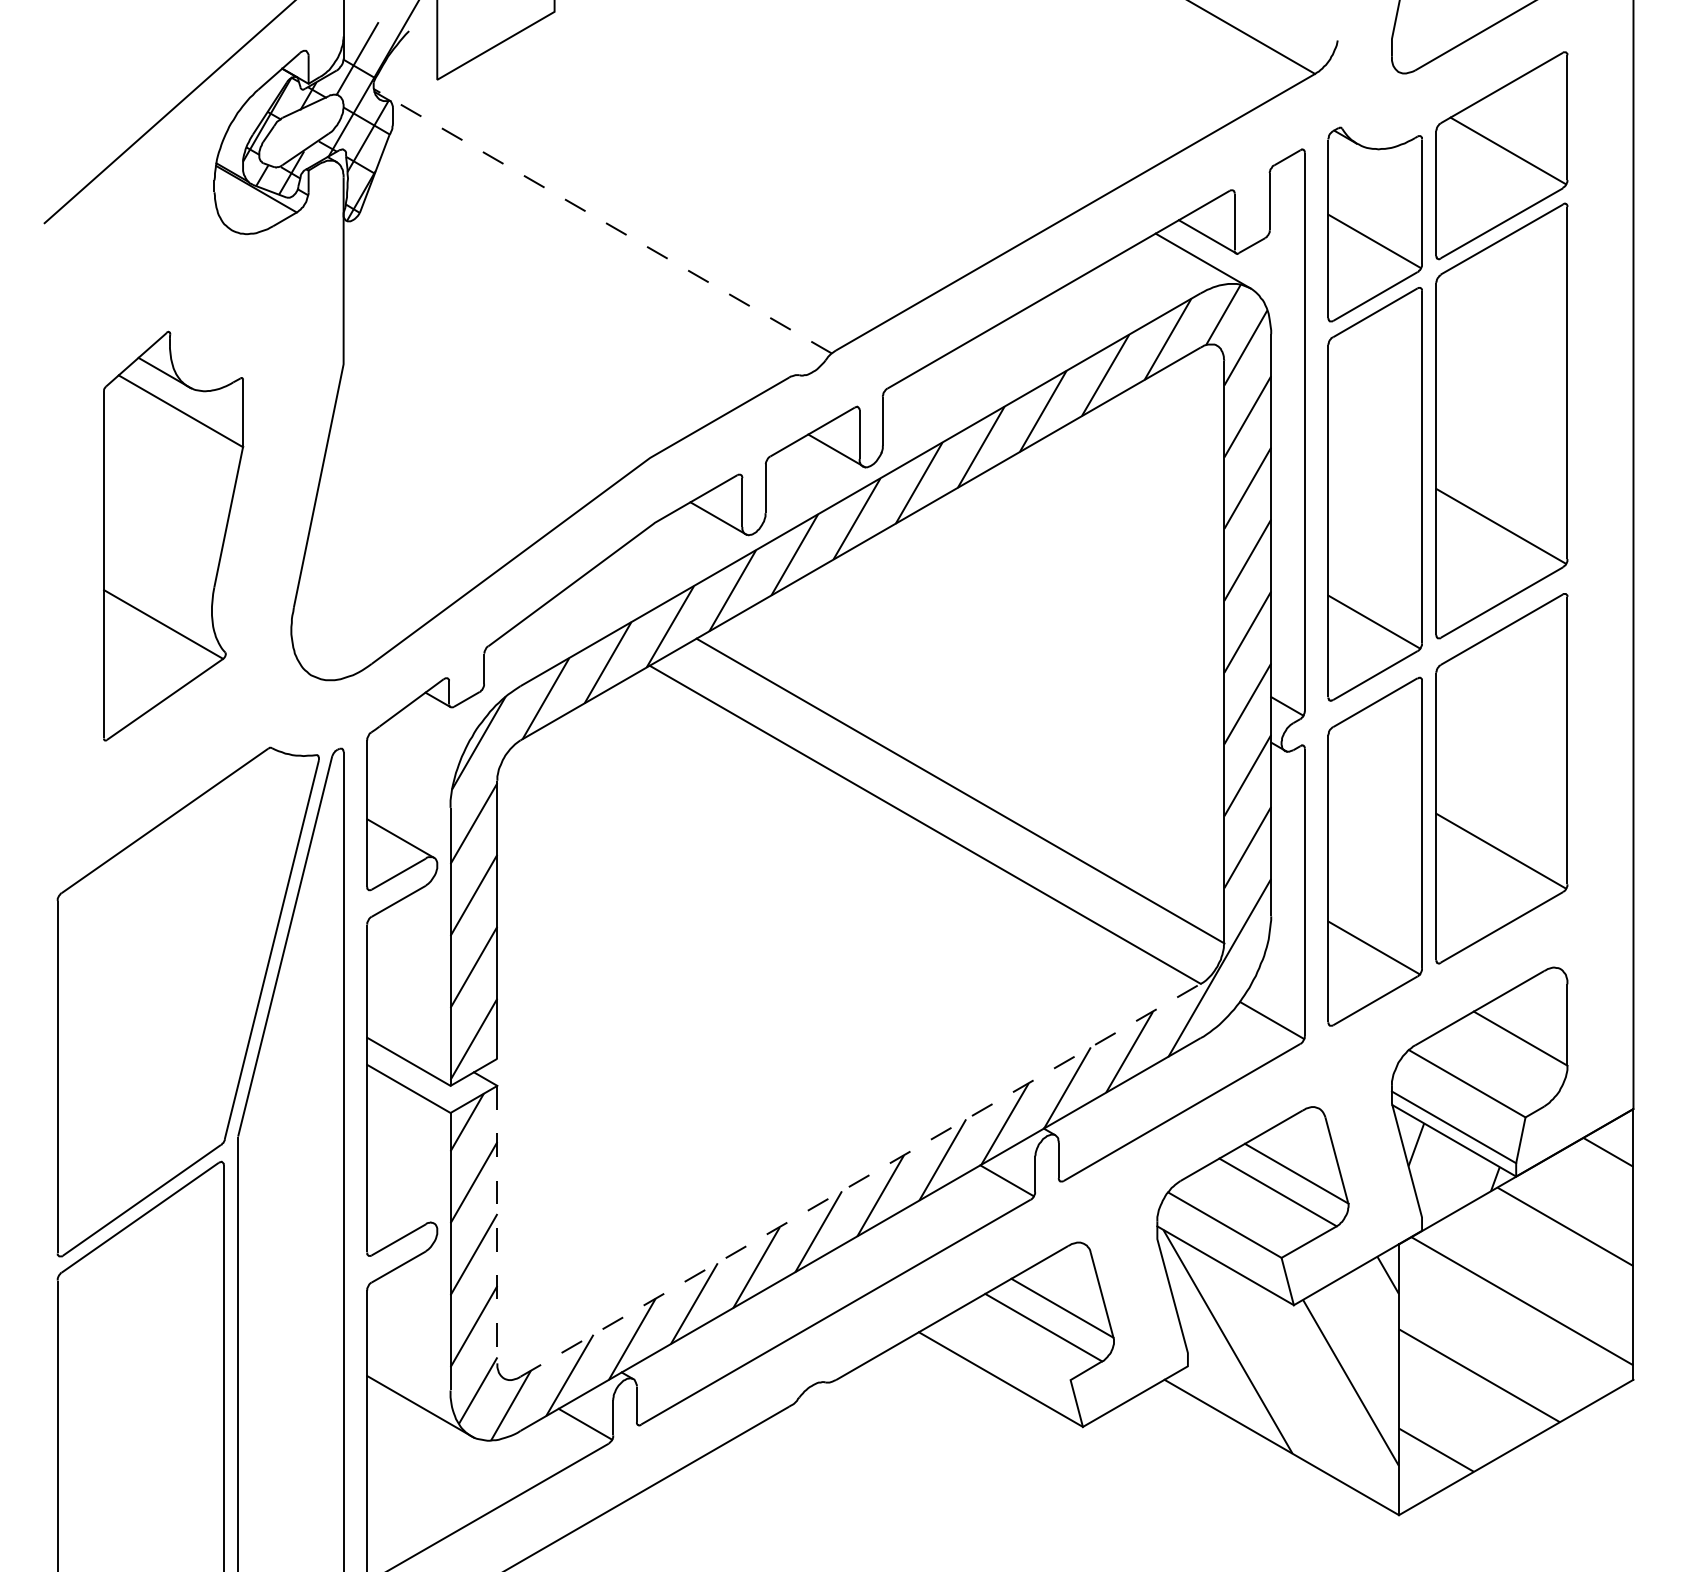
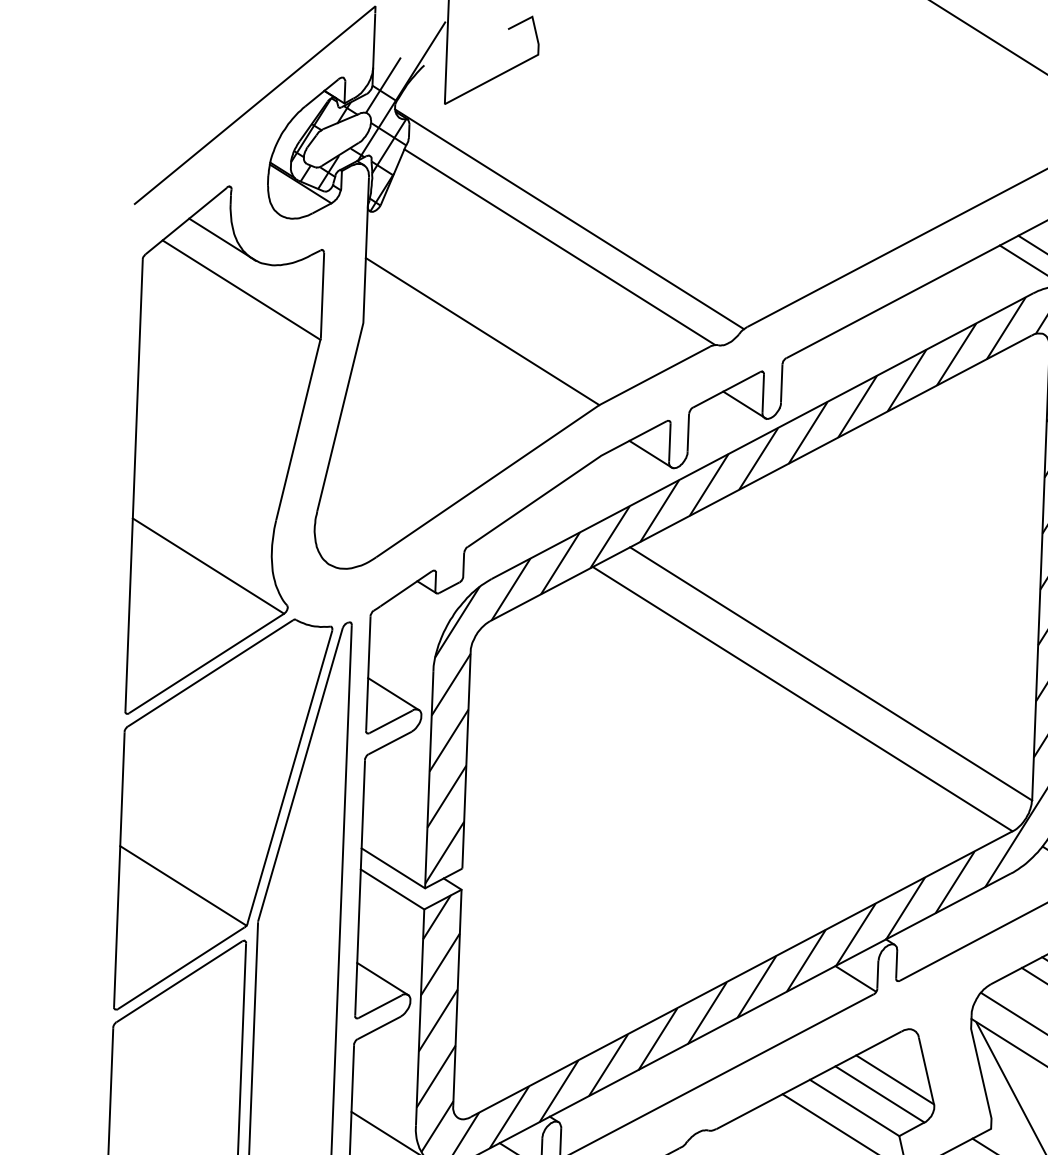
line: (602, 220) -> (569, 218), dashed -> solid
line: (591, 257) -> (559, 247), added
line: (496, 368) -> (482, 330), added
part: (173, 535) -> (225, 451), size x1.67
line: (140, 1094) -> (183, 885), added
line: (860, 1180) -> (741, 974), dashed -> solid
line: (400, 1203) -> (382, 978), added
line: (497, 1224) -> (457, 997), dashed -> solid
line: (1011, 1346) -> (854, 1108), added

